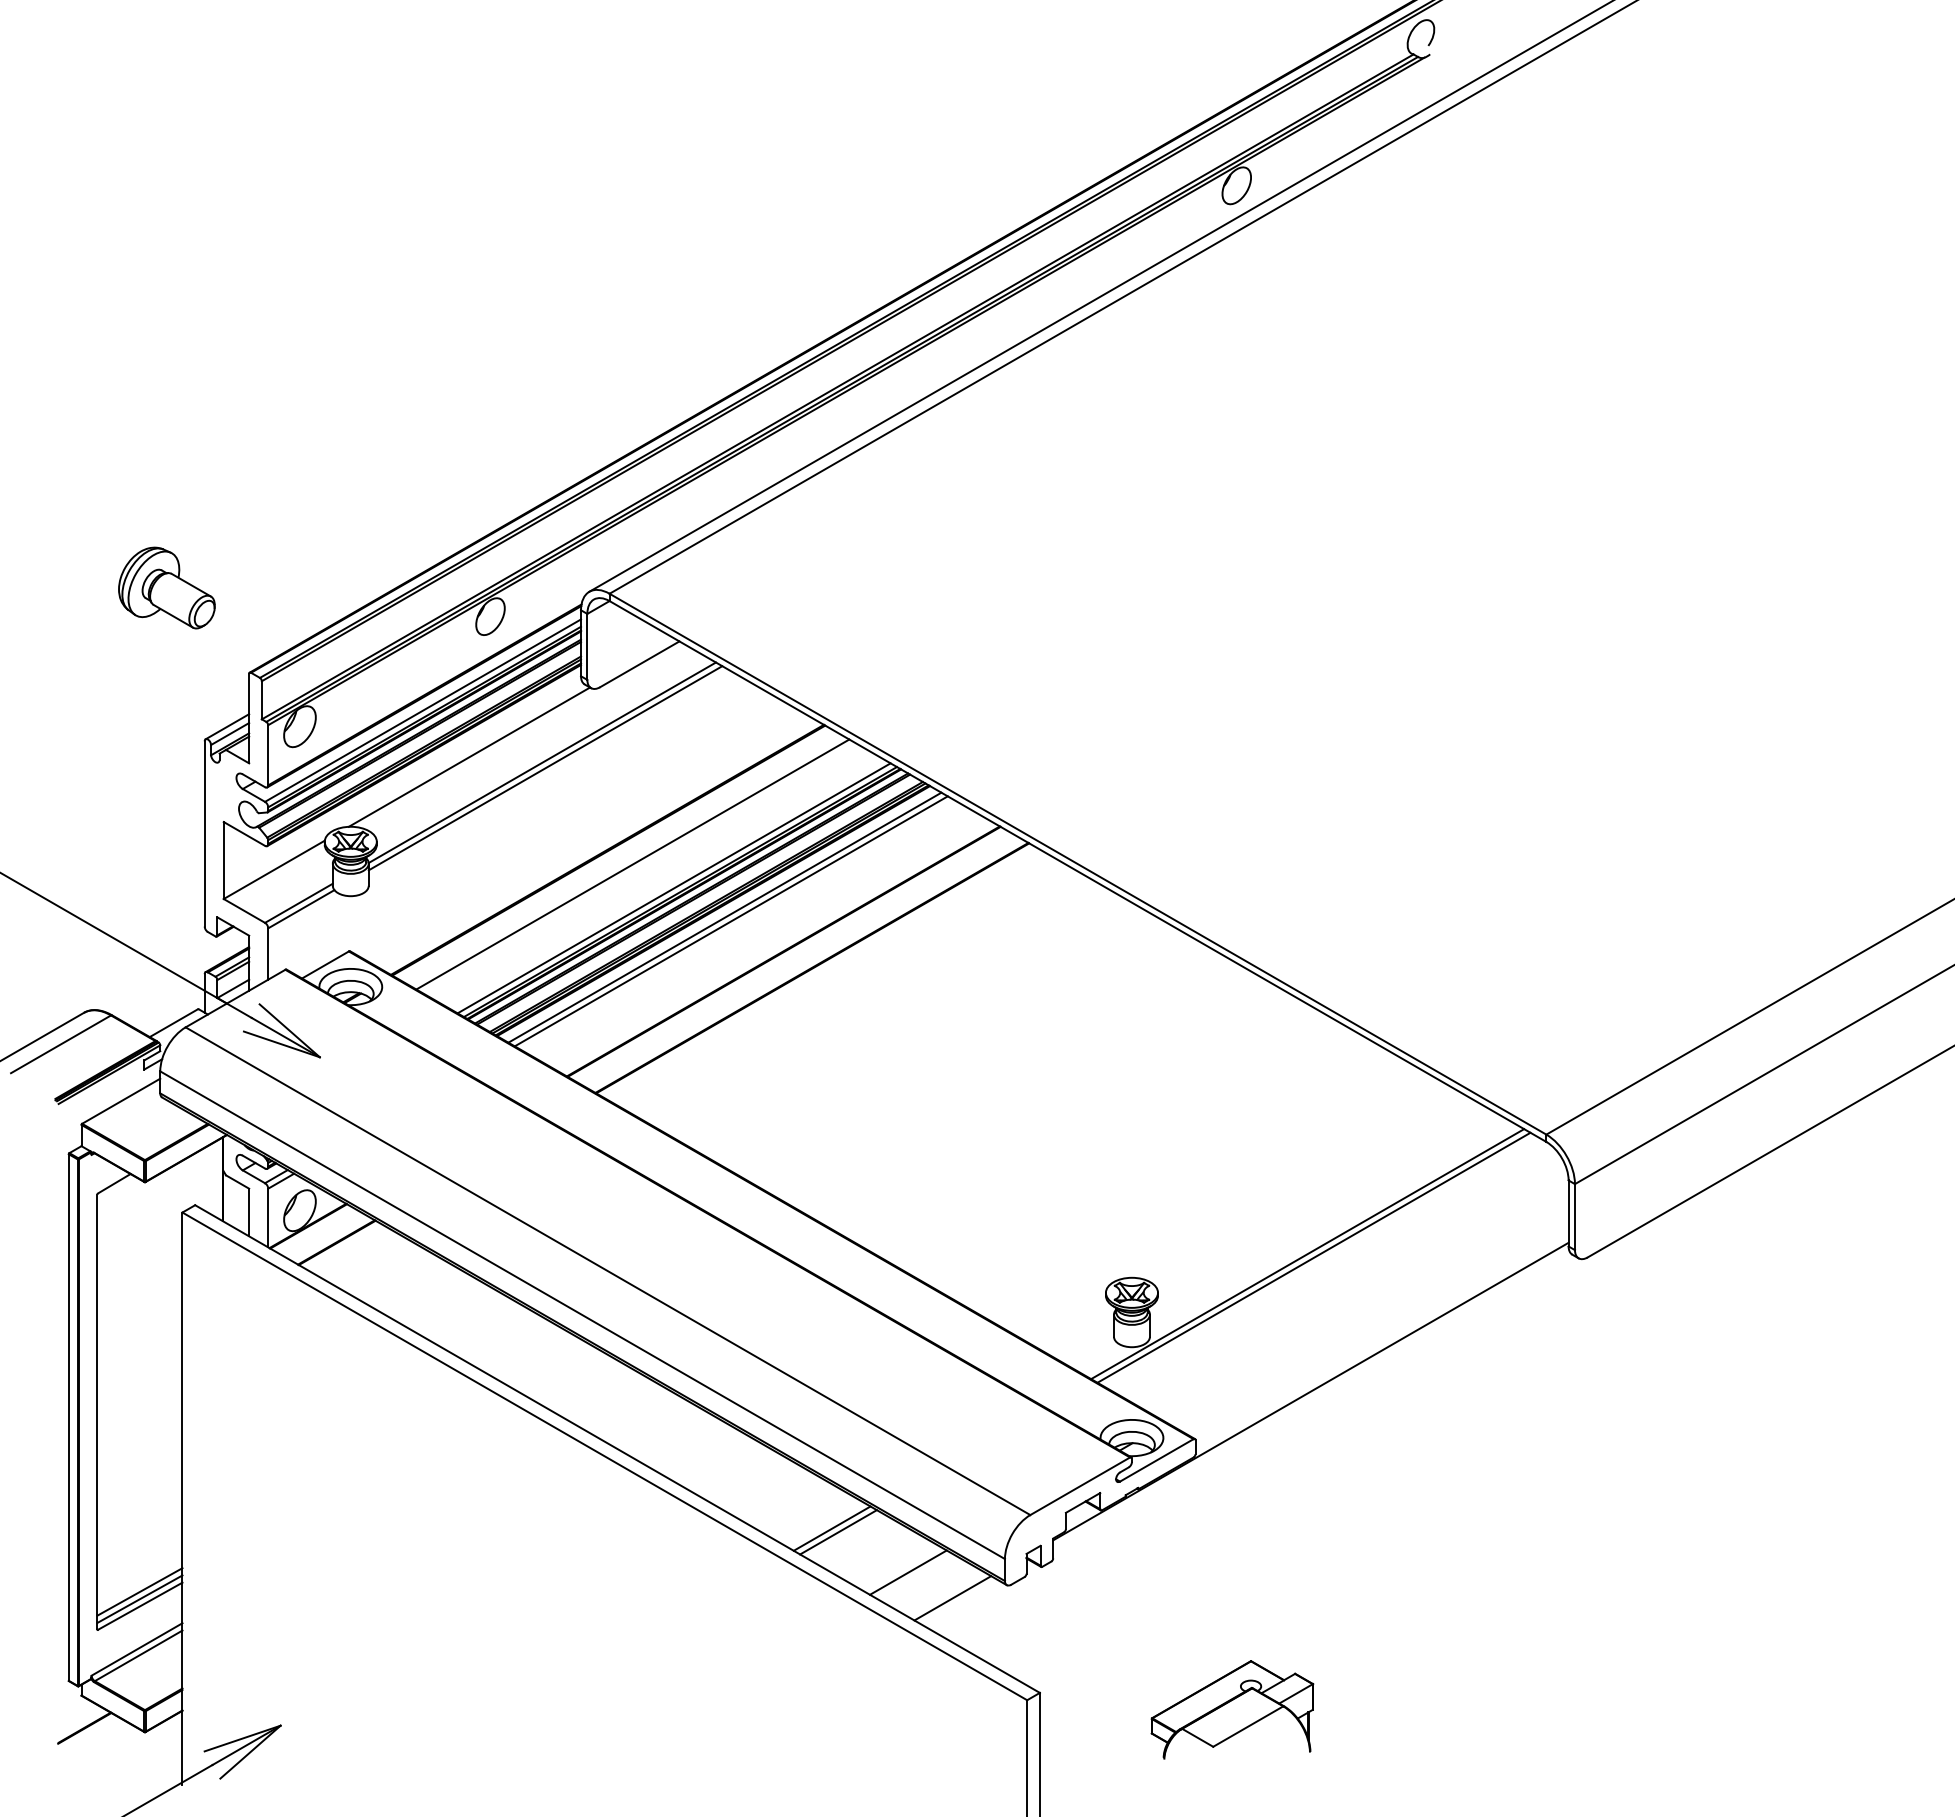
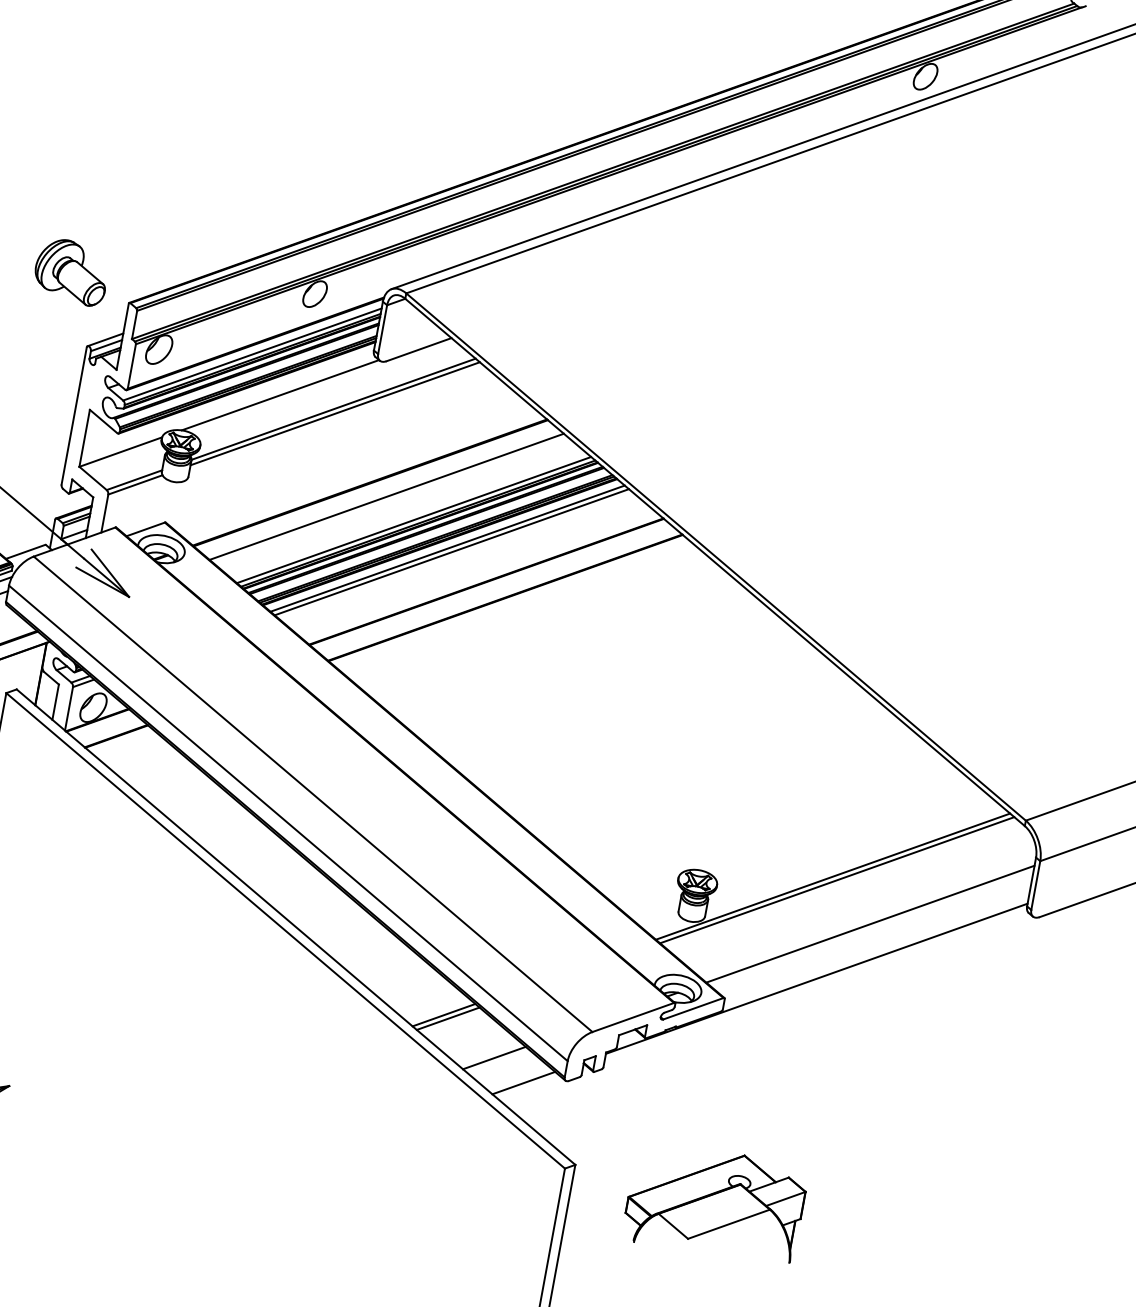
part: (166, 587) -> (71, 271), moved
line: (1367, 1307) -> (870, 924), added
part: (1232, 1709) -> (715, 1203), size x1.43

